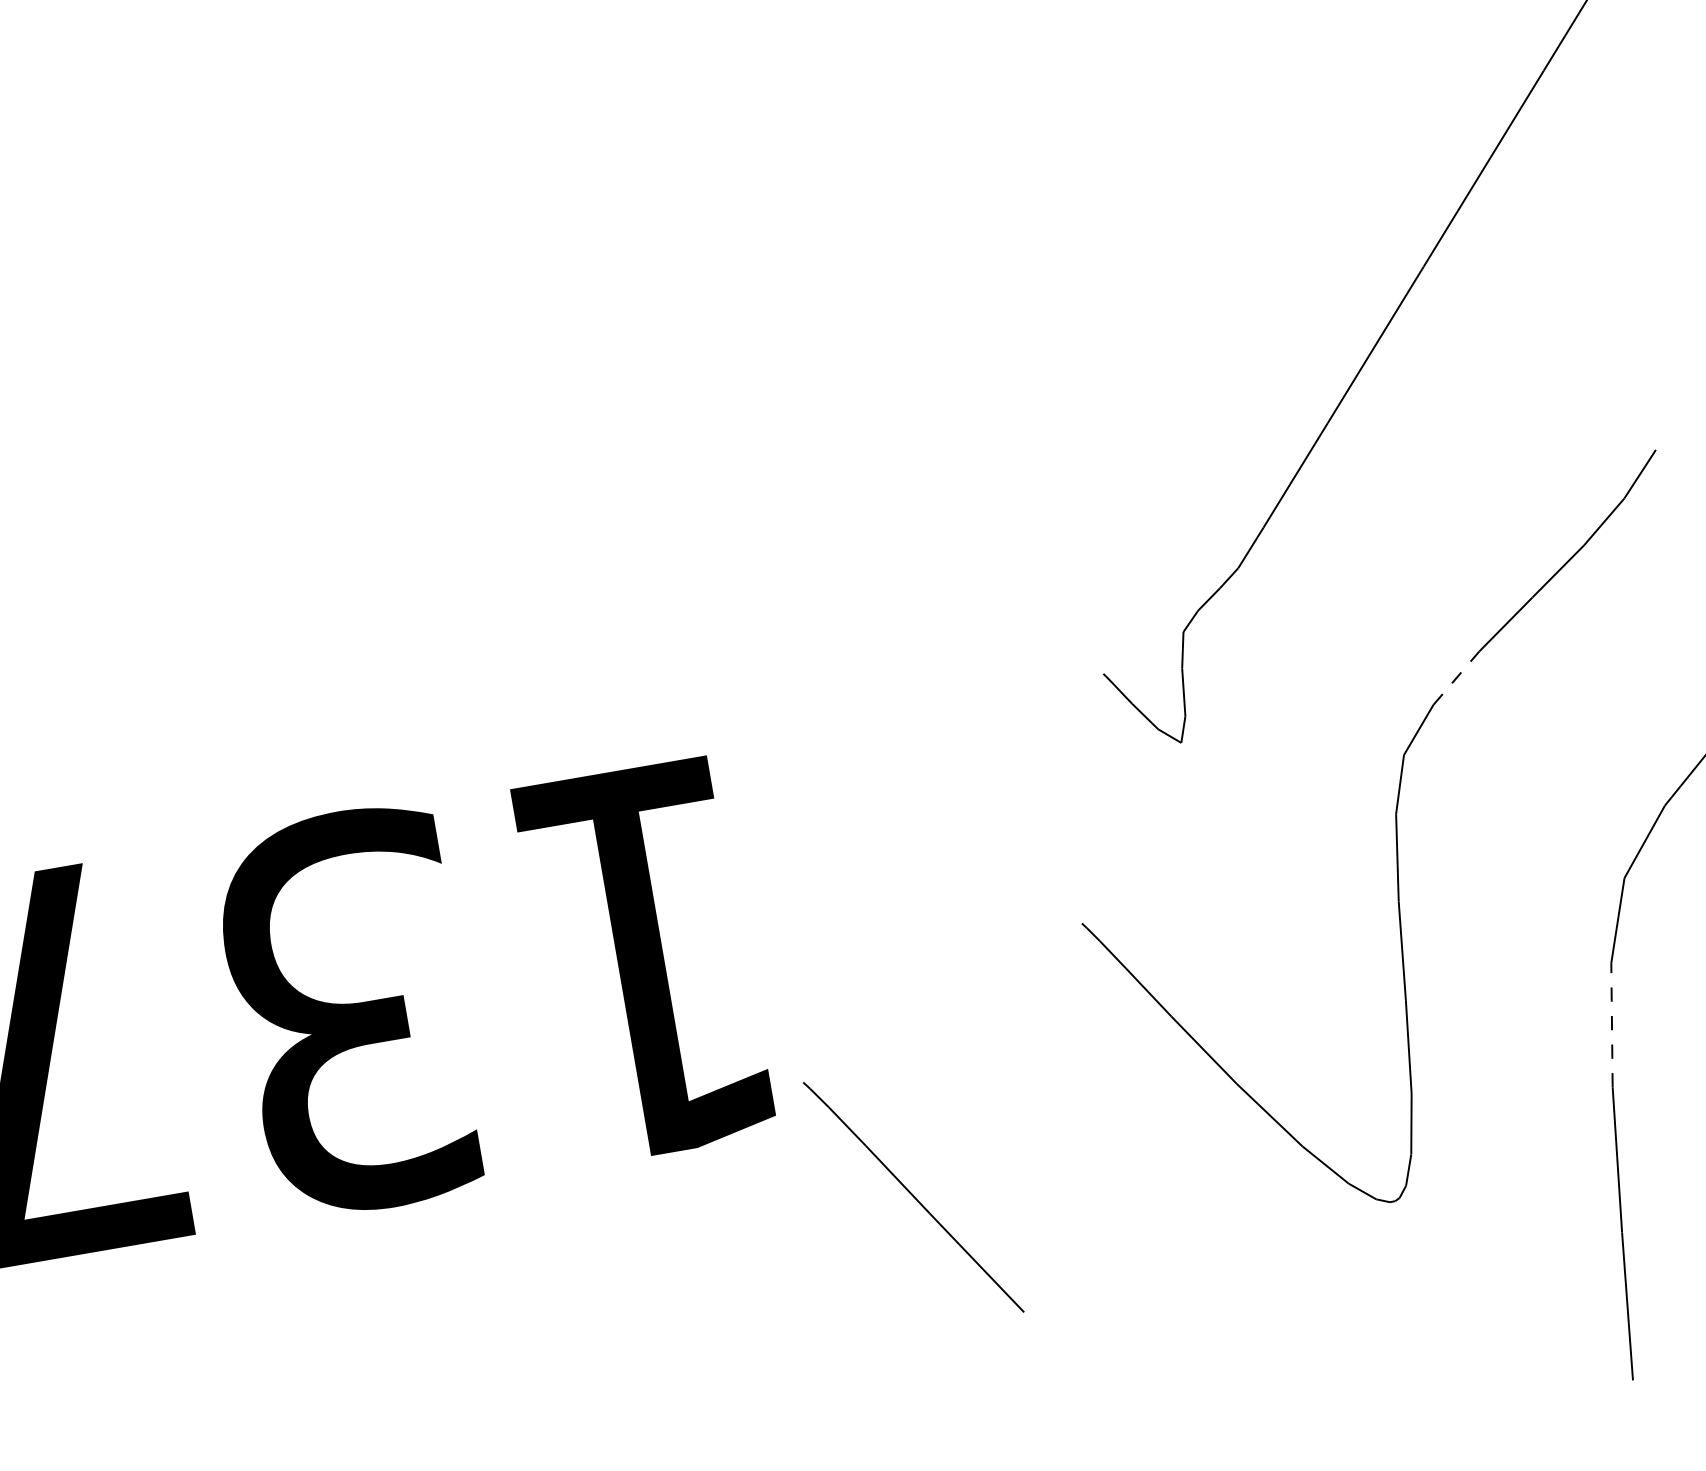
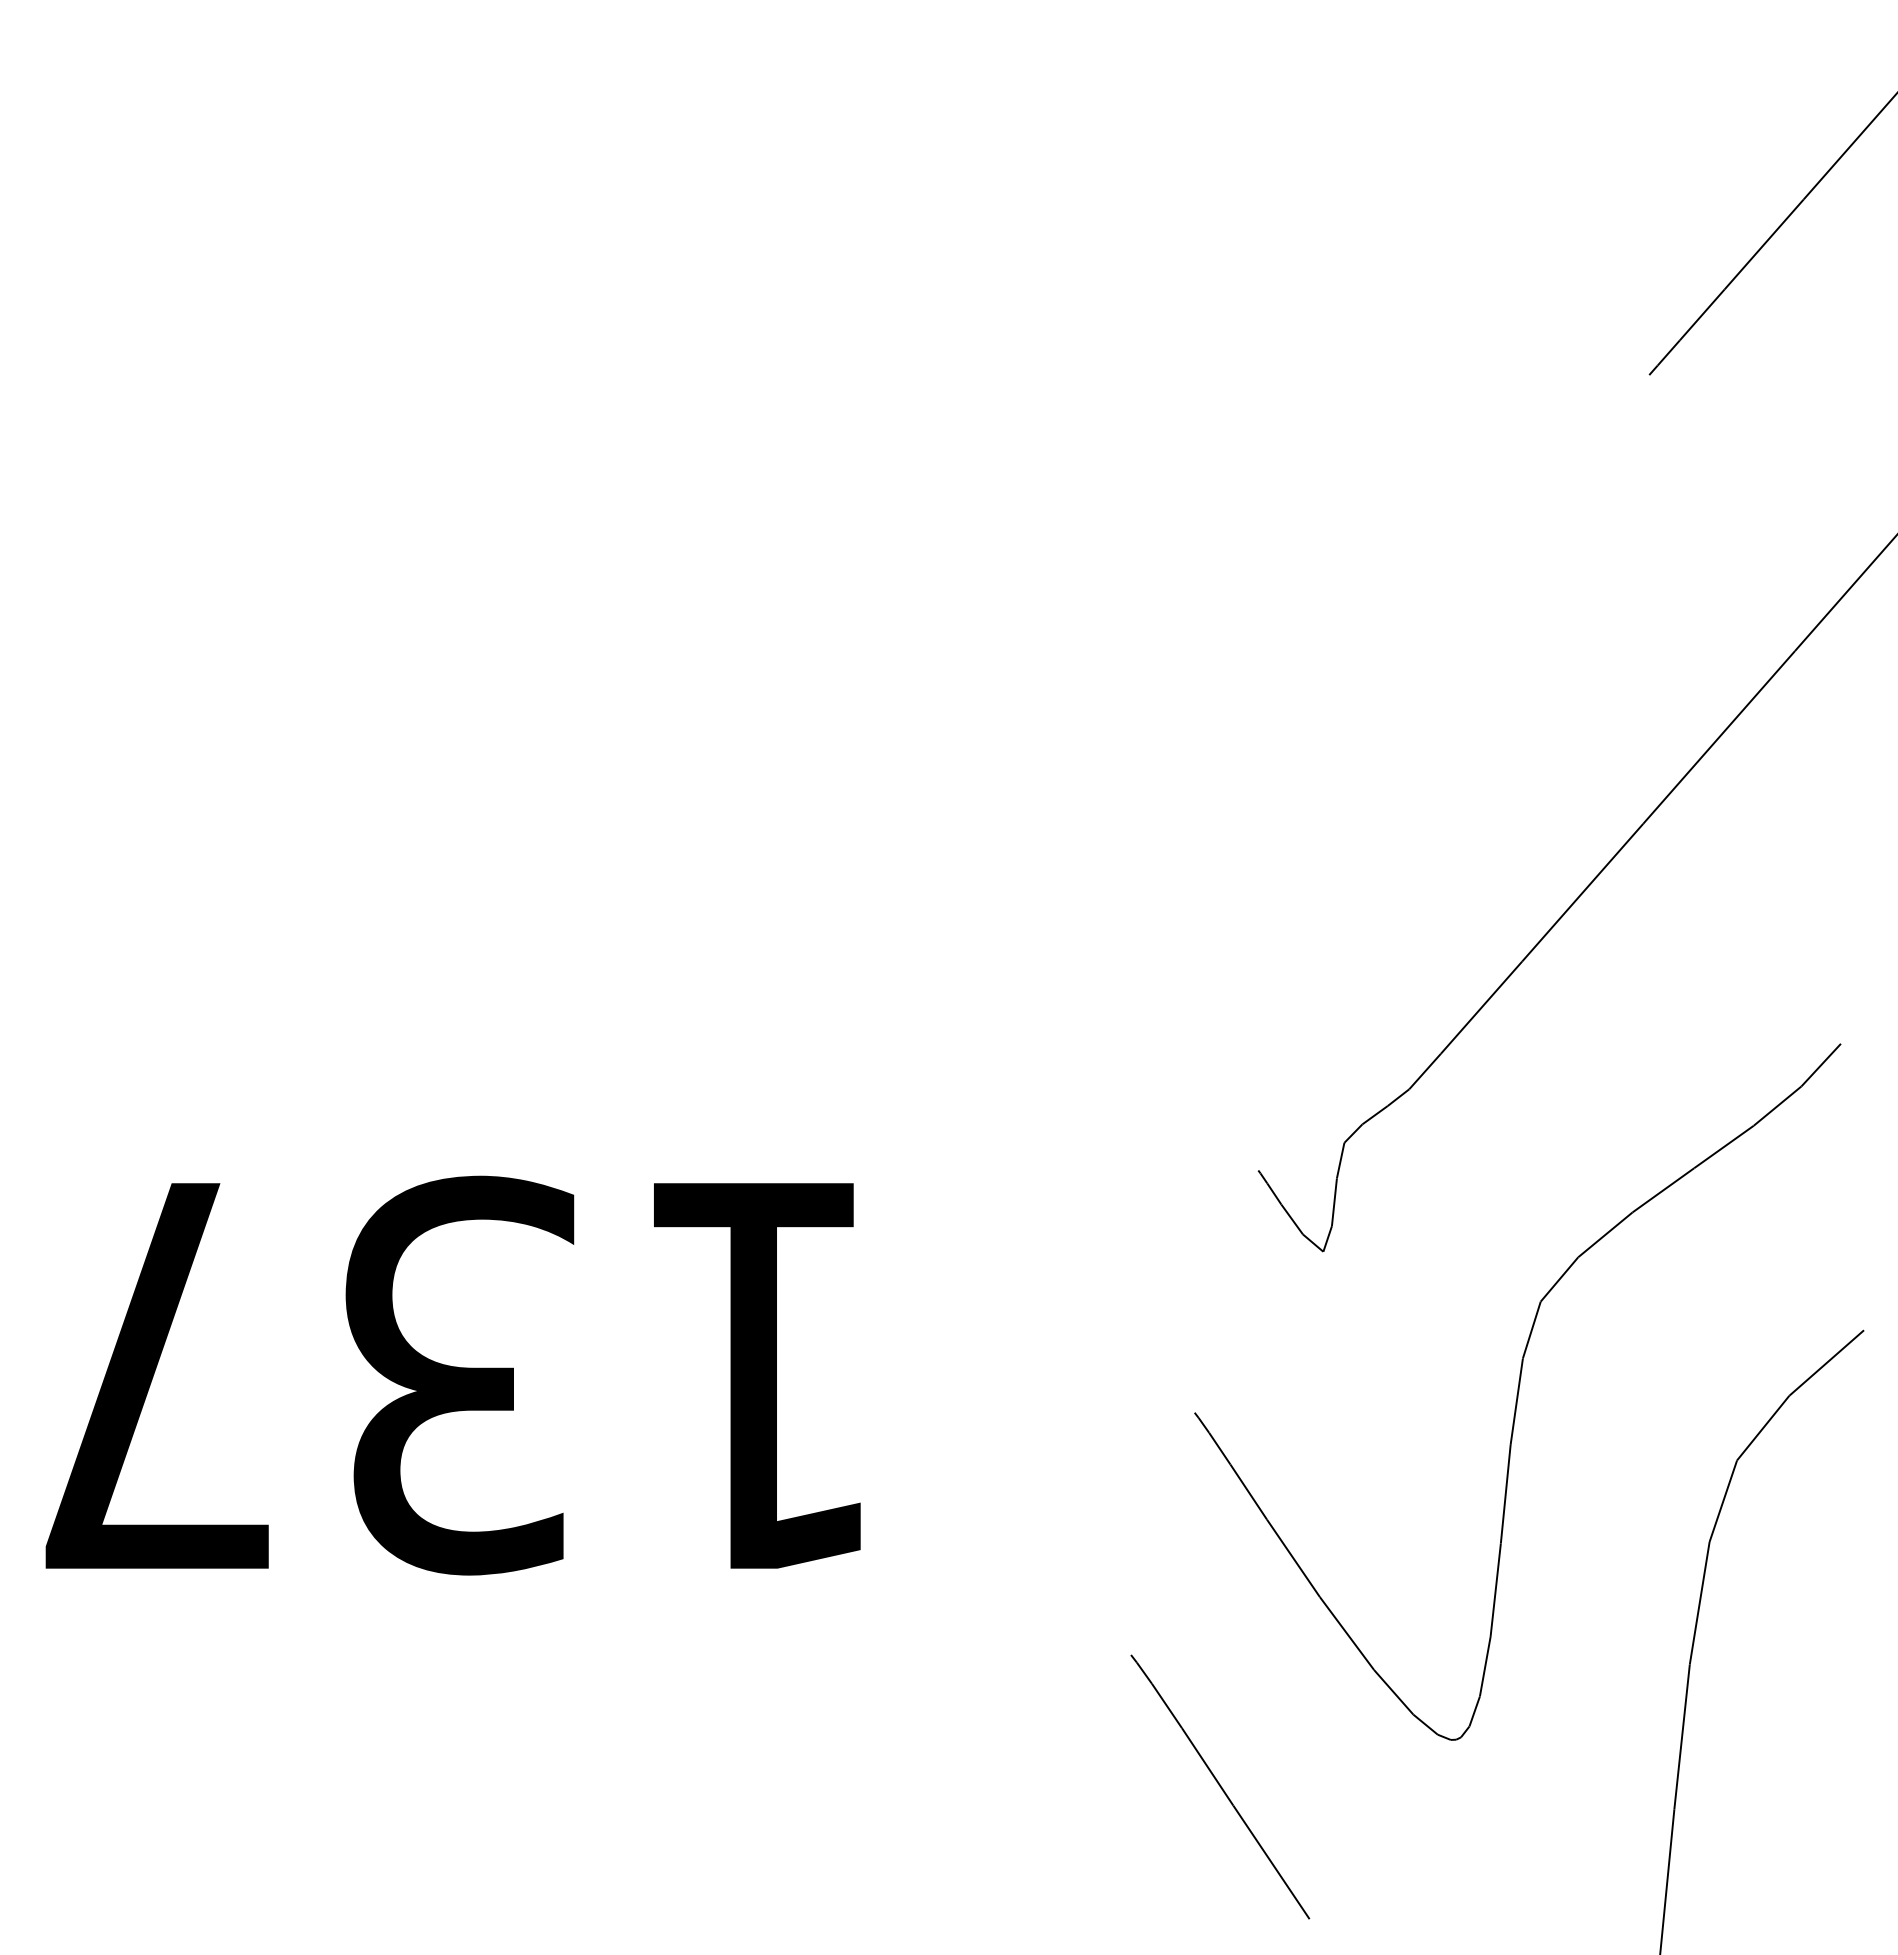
line: (1456, 677) -> (1605, 1234), dashed -> solid
line: (1611, 1024) -> (1699, 1602), dashed -> solid
part: (913, 1196) -> (1220, 1786), moved

